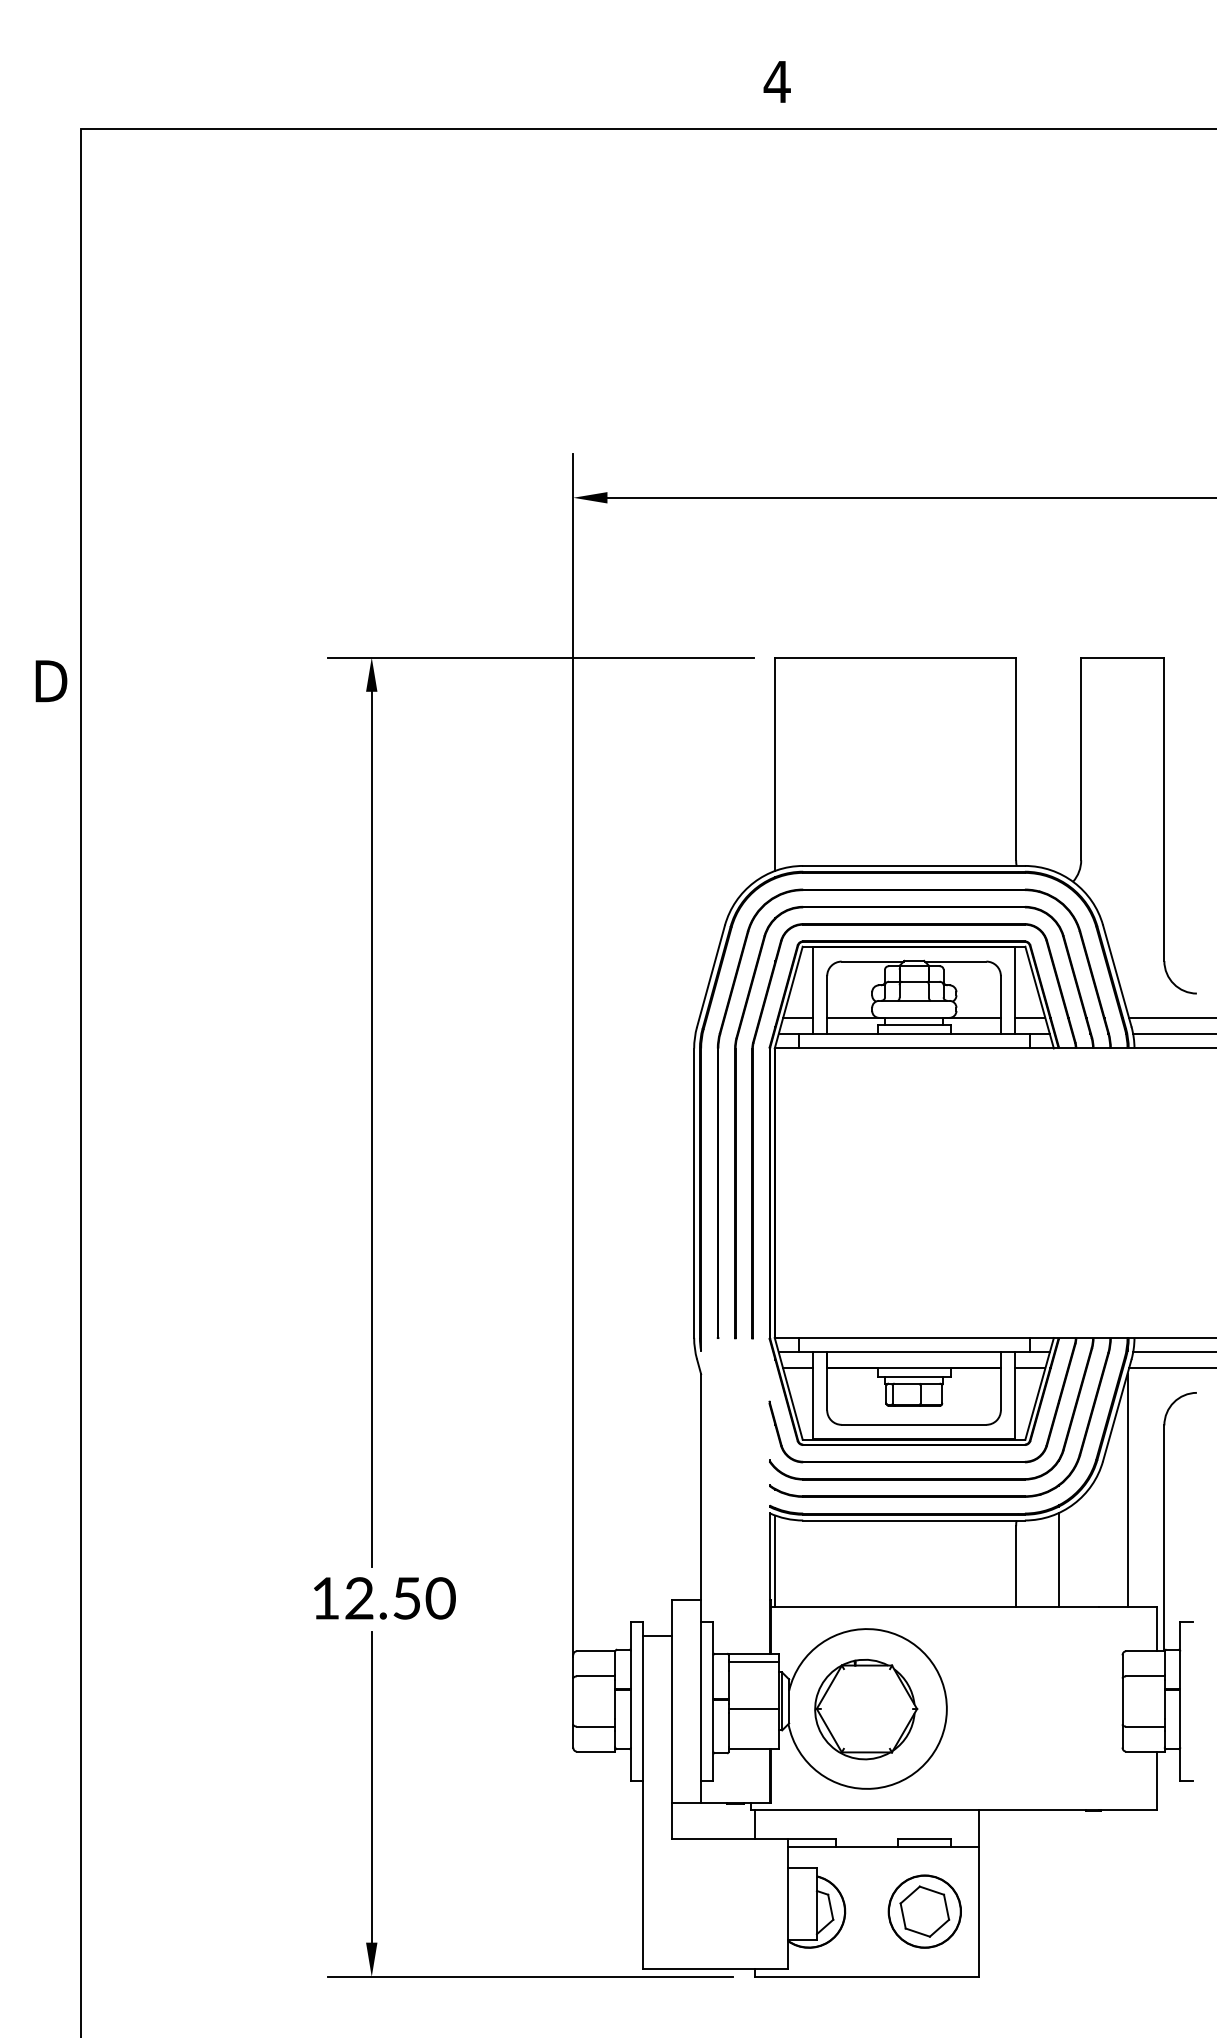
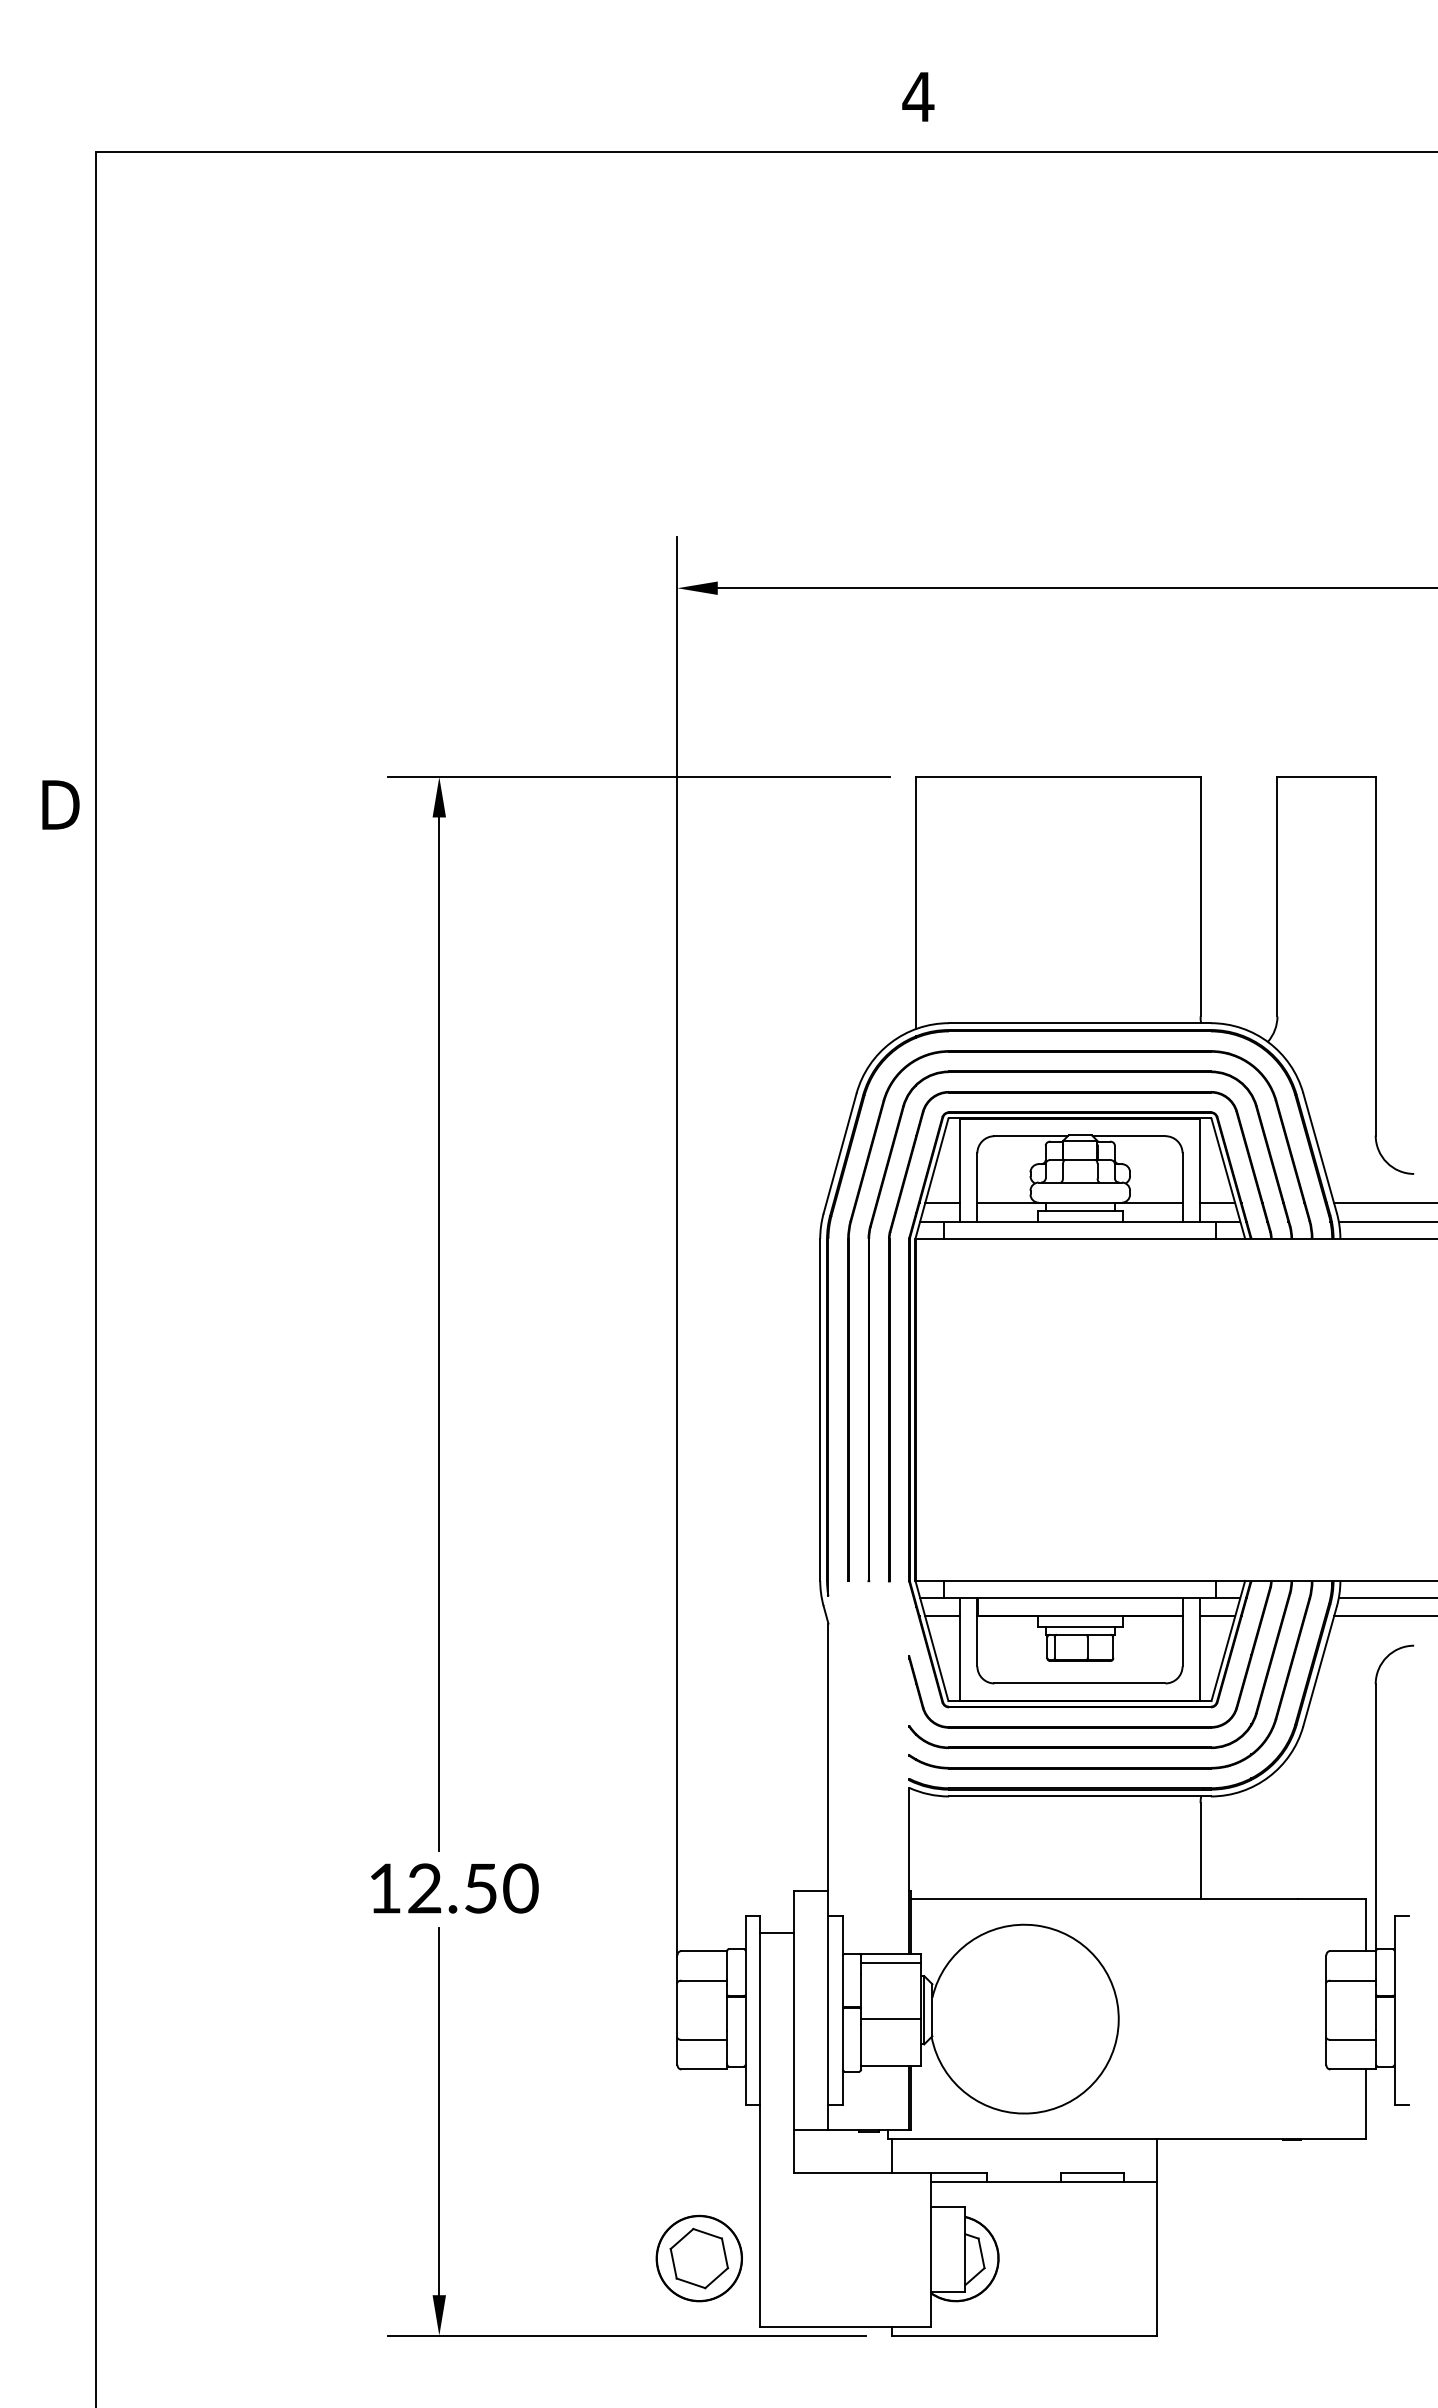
line: (1127, 1490) -> (1332, 1761), removed
line: (1059, 1559) -> (1251, 1842), removed
line: (775, 1561) -> (916, 1844), removed
part: (866, 1709) -> (1023, 2019), removed
part: (924, 1911) -> (698, 2258), moved

